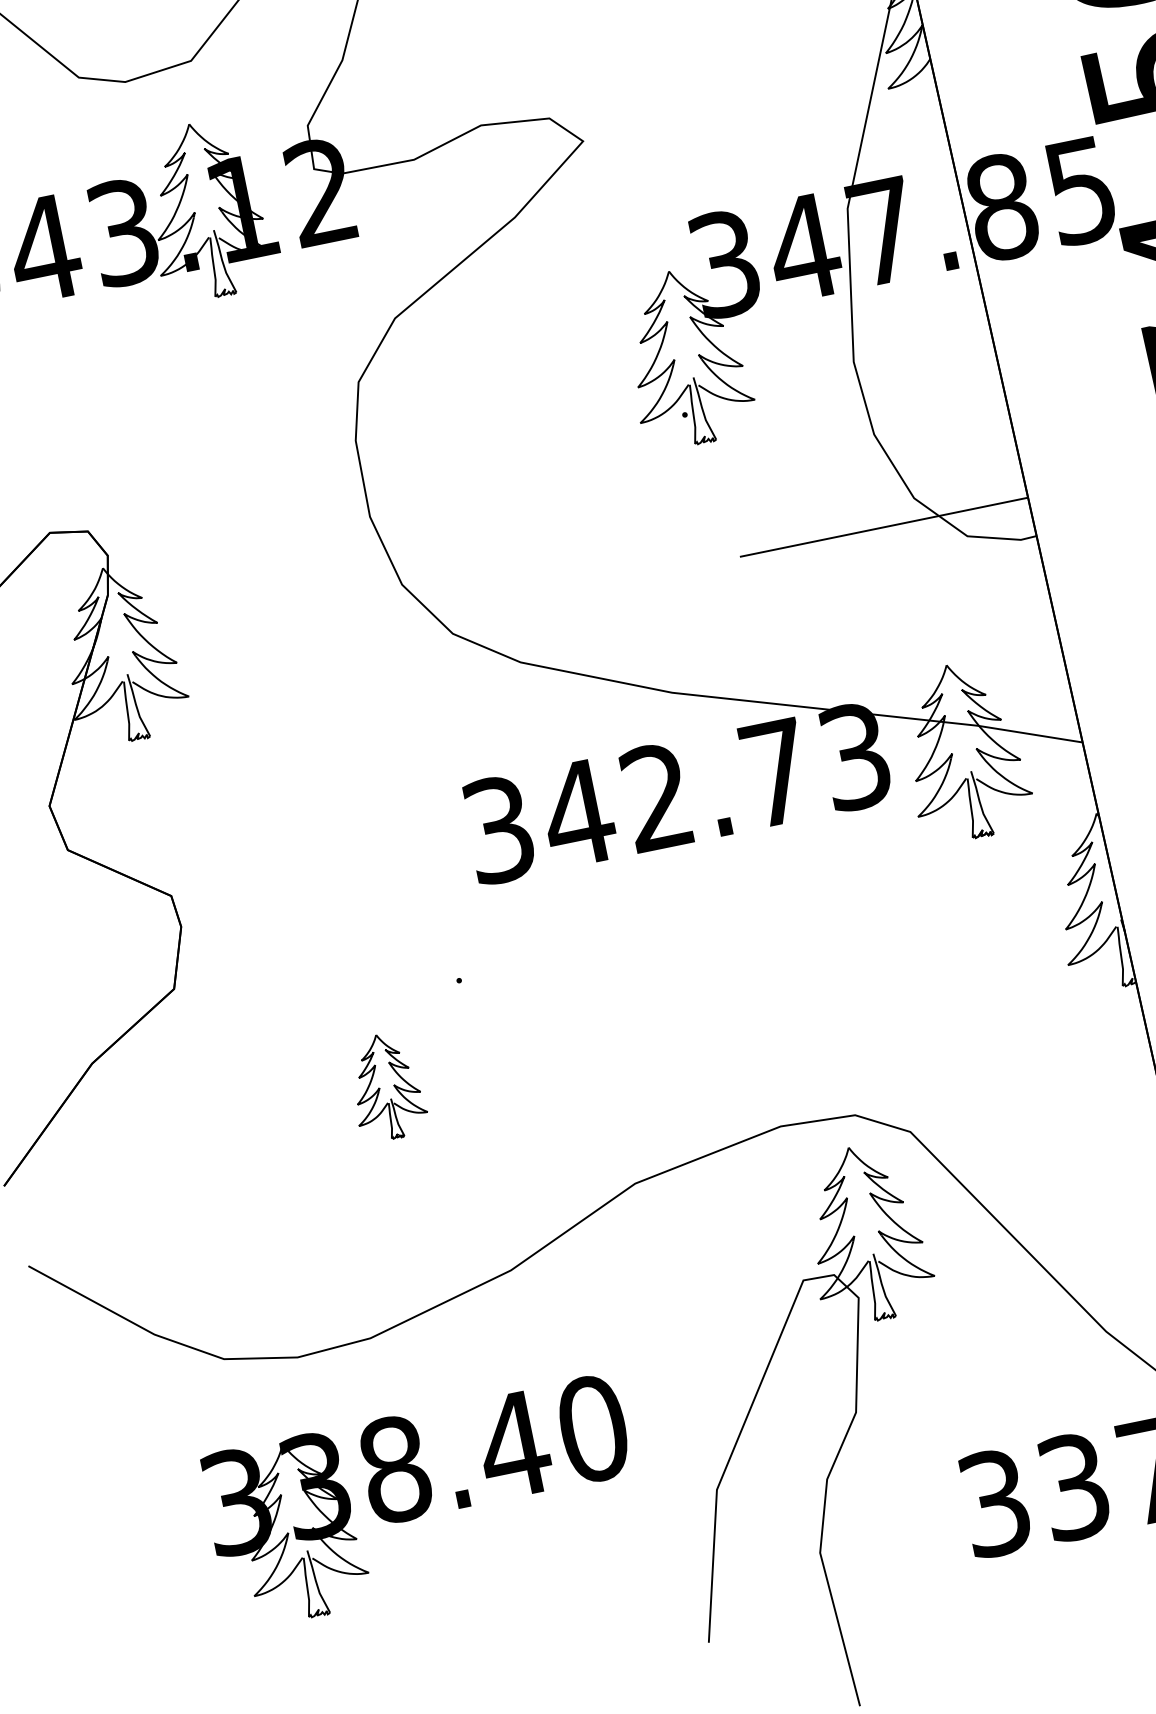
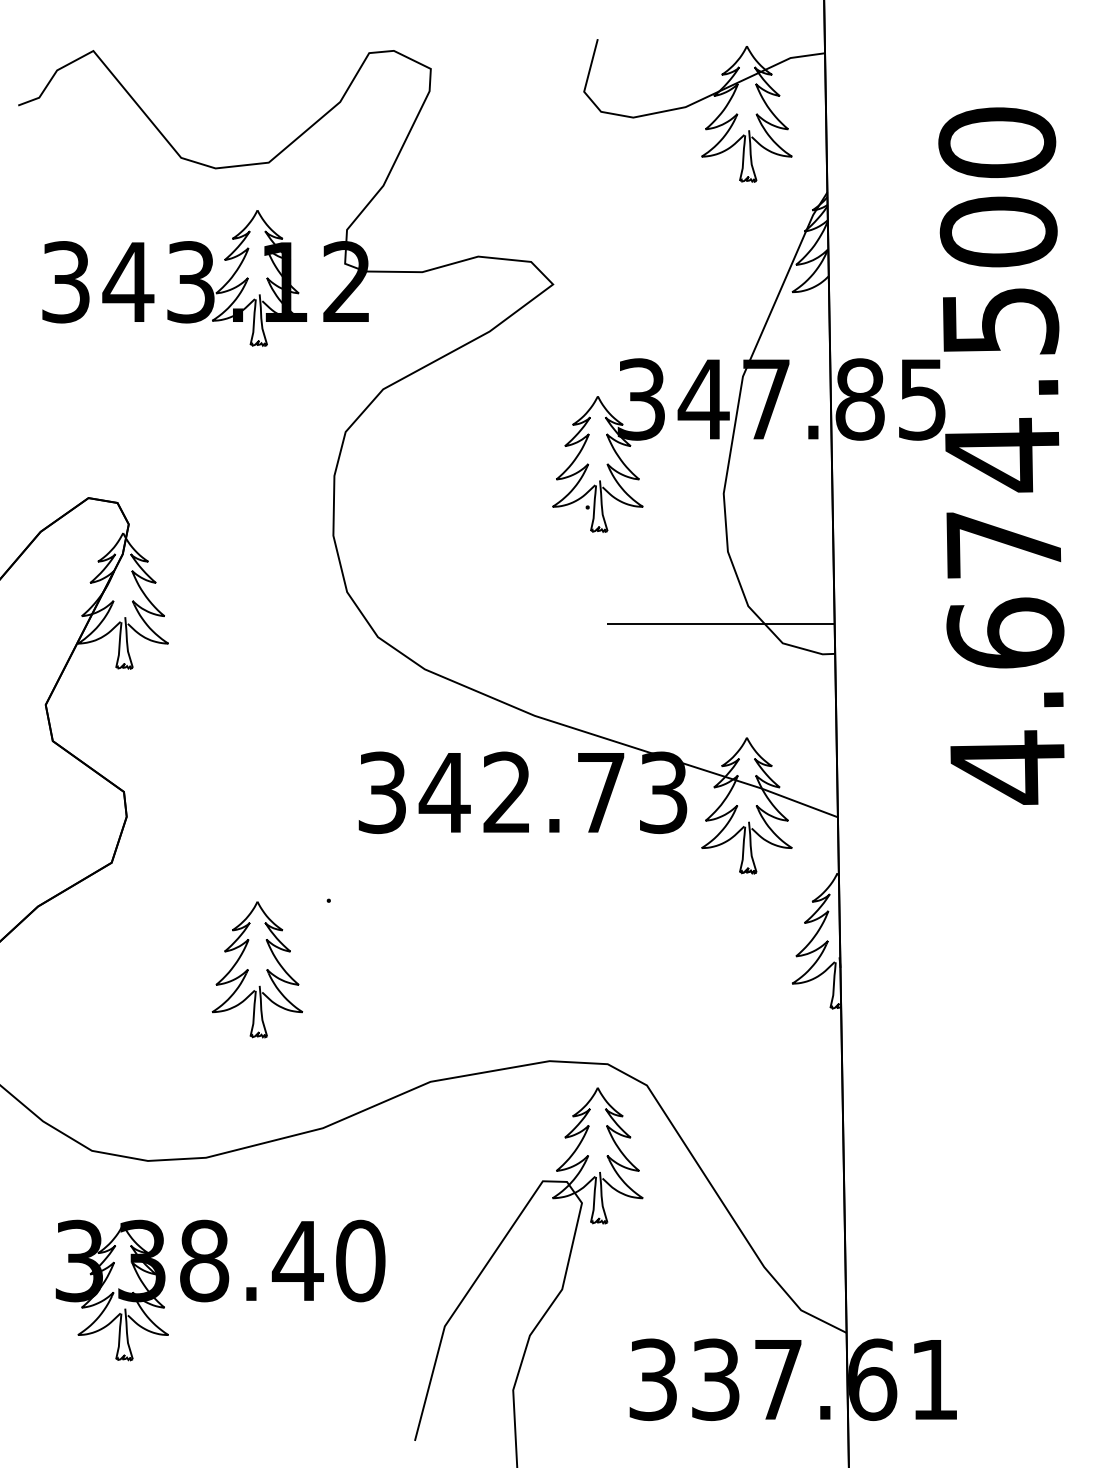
part: (386, 1086) -> (257, 969), size x1.67

